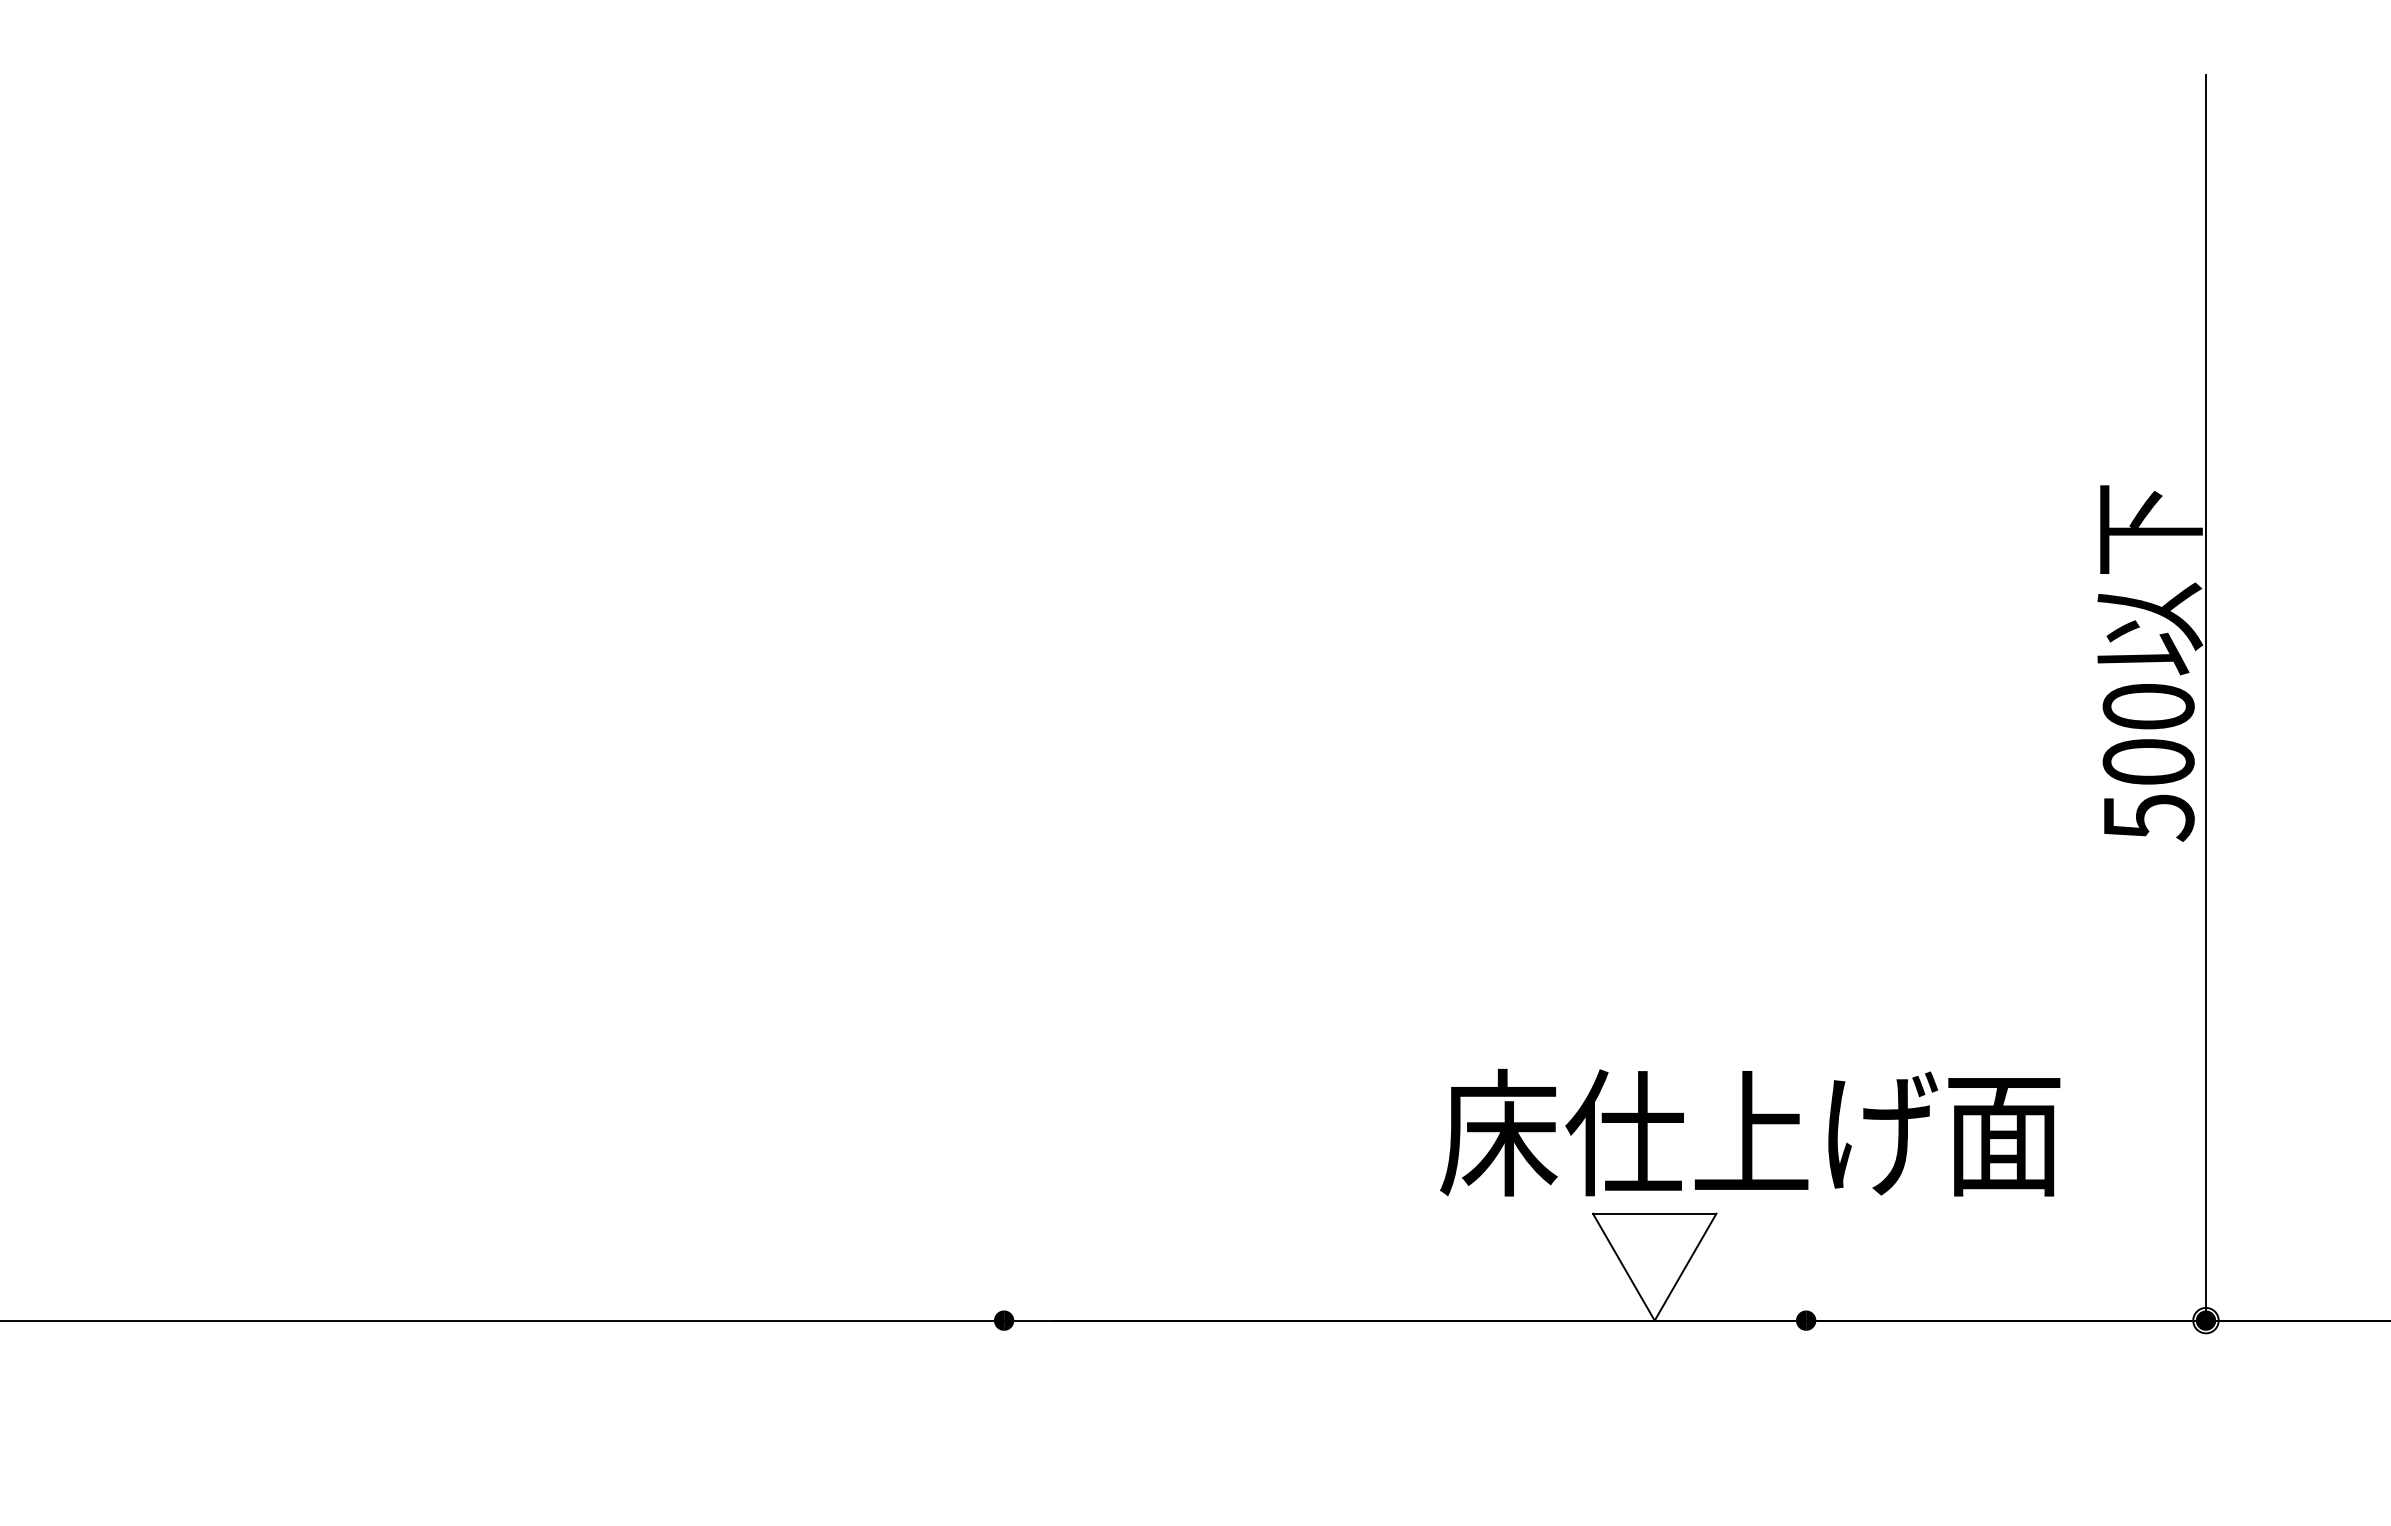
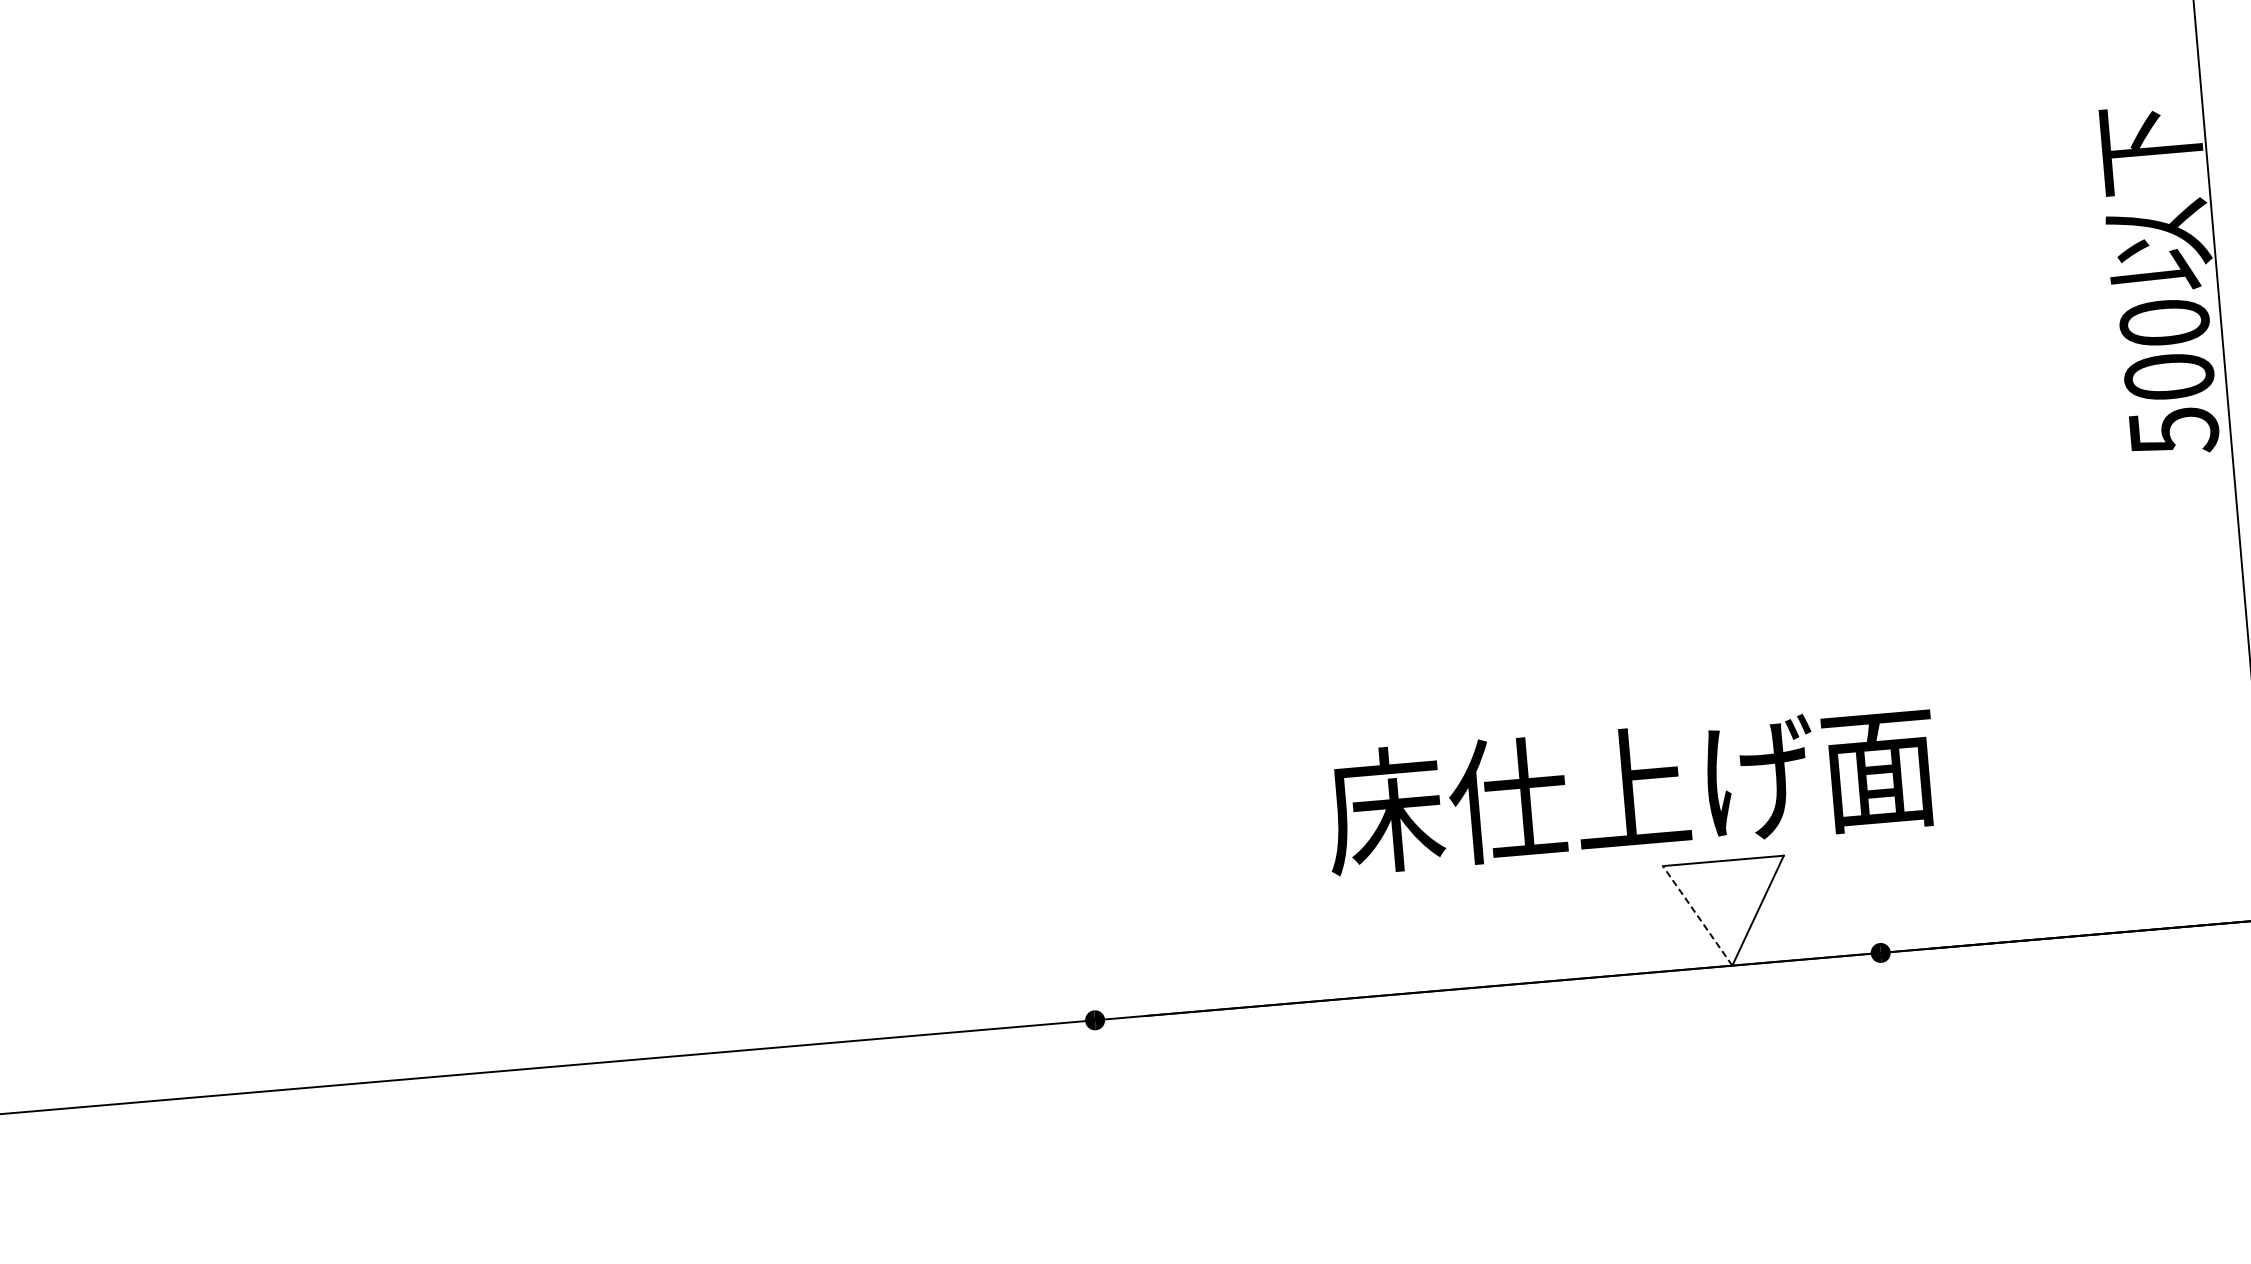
text: (1750, 1132) -> (1631, 788), moved
line: (1623, 1267) -> (1697, 916), solid -> dashed

